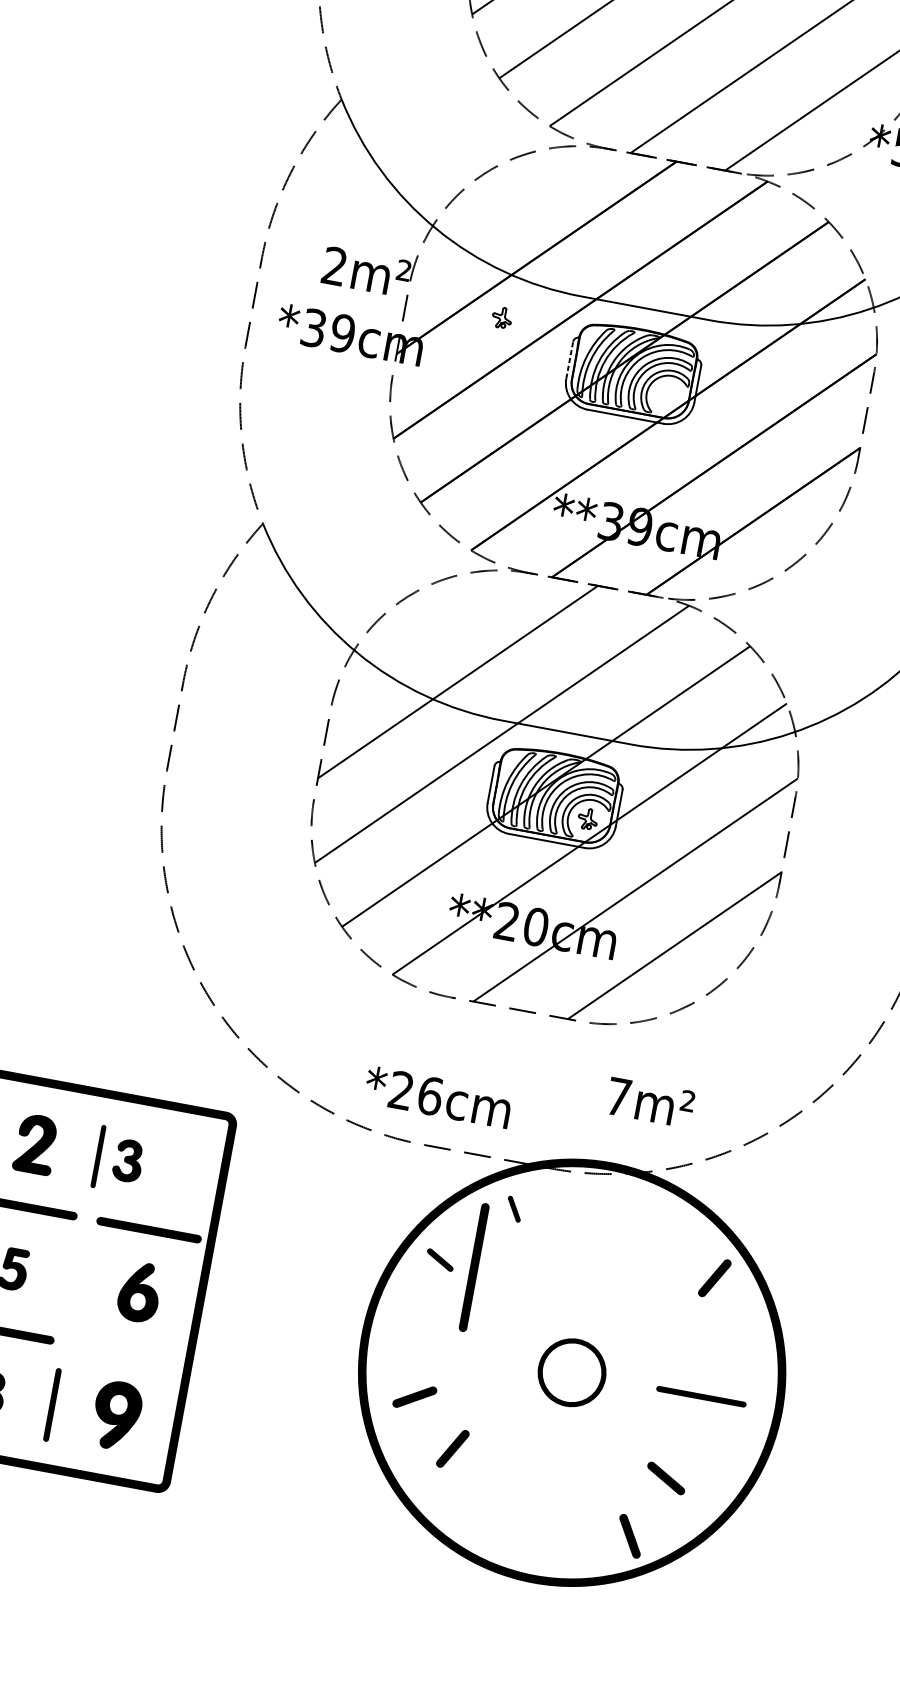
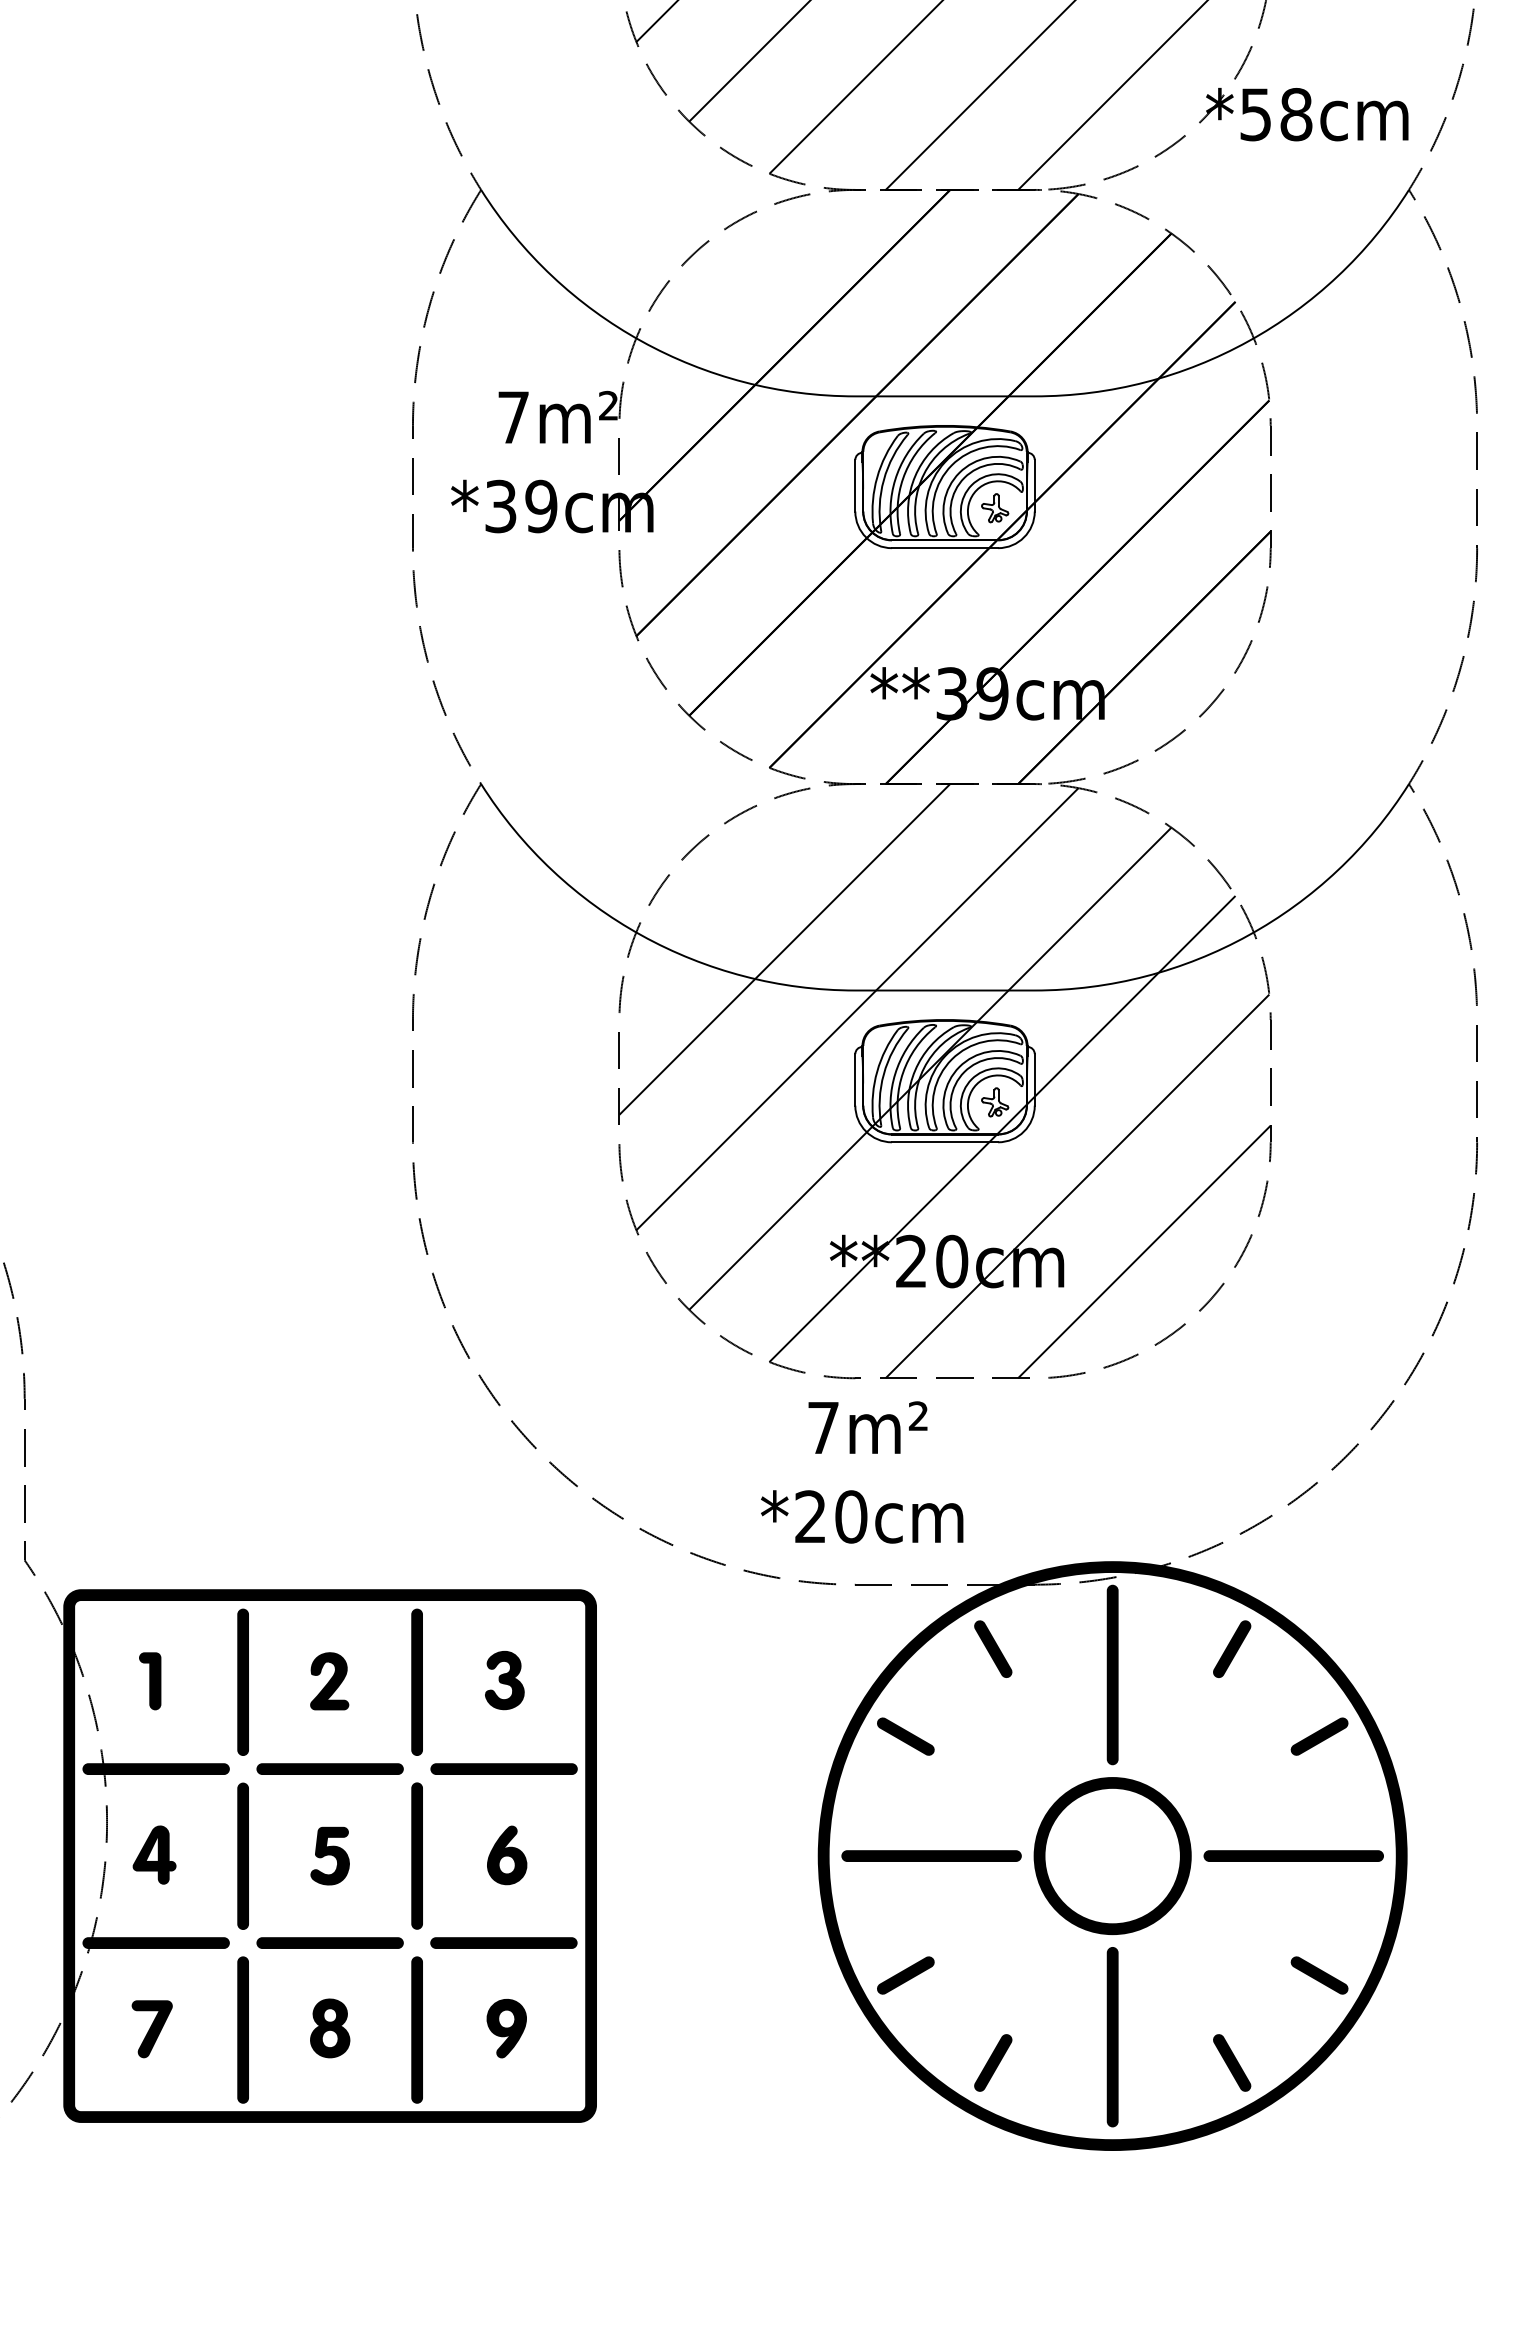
text: (334, 265) -> (513, 416), 2m² -> 7m²
part: (502, 318) -> (995, 508), moved
line: (569, 360) -> (855, 485), dashed -> solid
text: (430, 1095) -> (851, 1516), *26cm -> *20cm
text: (650, 1102) -> (867, 1427), moved
part: (36, 1144) -> (329, 1681), size x0.71
part: (98, 1156) -> (416, 1681), size x1.67
part: (128, 1160) -> (504, 1680), moved
part: (514, 1208) -> (993, 1648), size x1.67
fill: (596, 1243) -> (1112, 1674), added
part: (440, 1260) -> (905, 1736), size x1.43
part: (474, 1267) -> (1112, 2037), moved
part: (715, 1277) -> (1232, 1648), moved
fill: (75, 1280) -> (417, 1855), added
part: (140, 1292) -> (507, 1855), size x0.71
fill: (735, 1314) -> (1319, 1736), added
fill: (442, 1348) -> (931, 1855), added
fill: (125, 1353) -> (503, 1942), added
part: (572, 1372) -> (1112, 1855), size x1.67
part: (701, 1396) -> (1293, 1855), size x1.43
part: (414, 1397) -> (905, 1975), moved
part: (52, 1404) -> (416, 2029), size x1.43
part: (116, 1415) -> (506, 2028), size x0.62
part: (453, 1448) -> (993, 2062), moved
part: (666, 1478) -> (1319, 1975), moved

